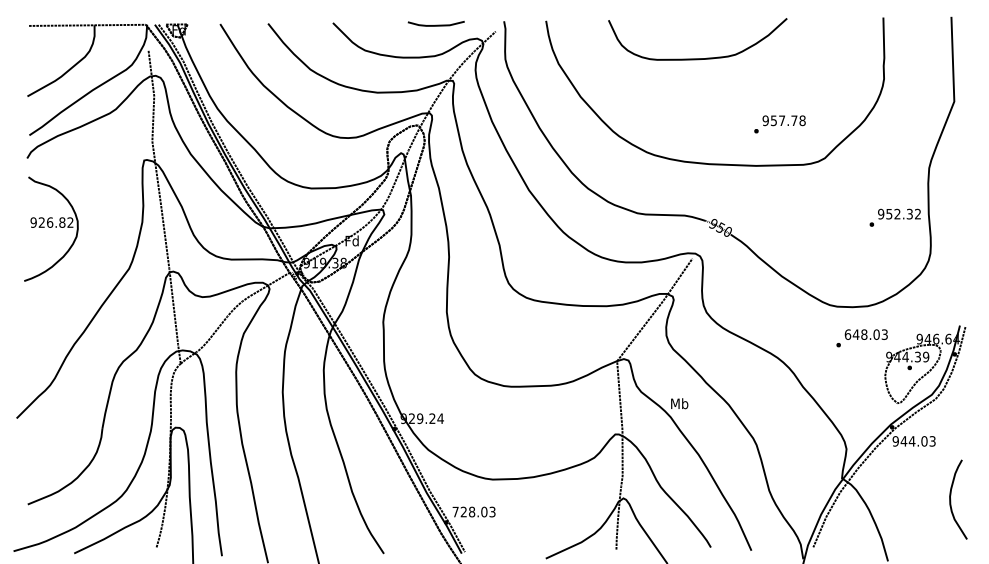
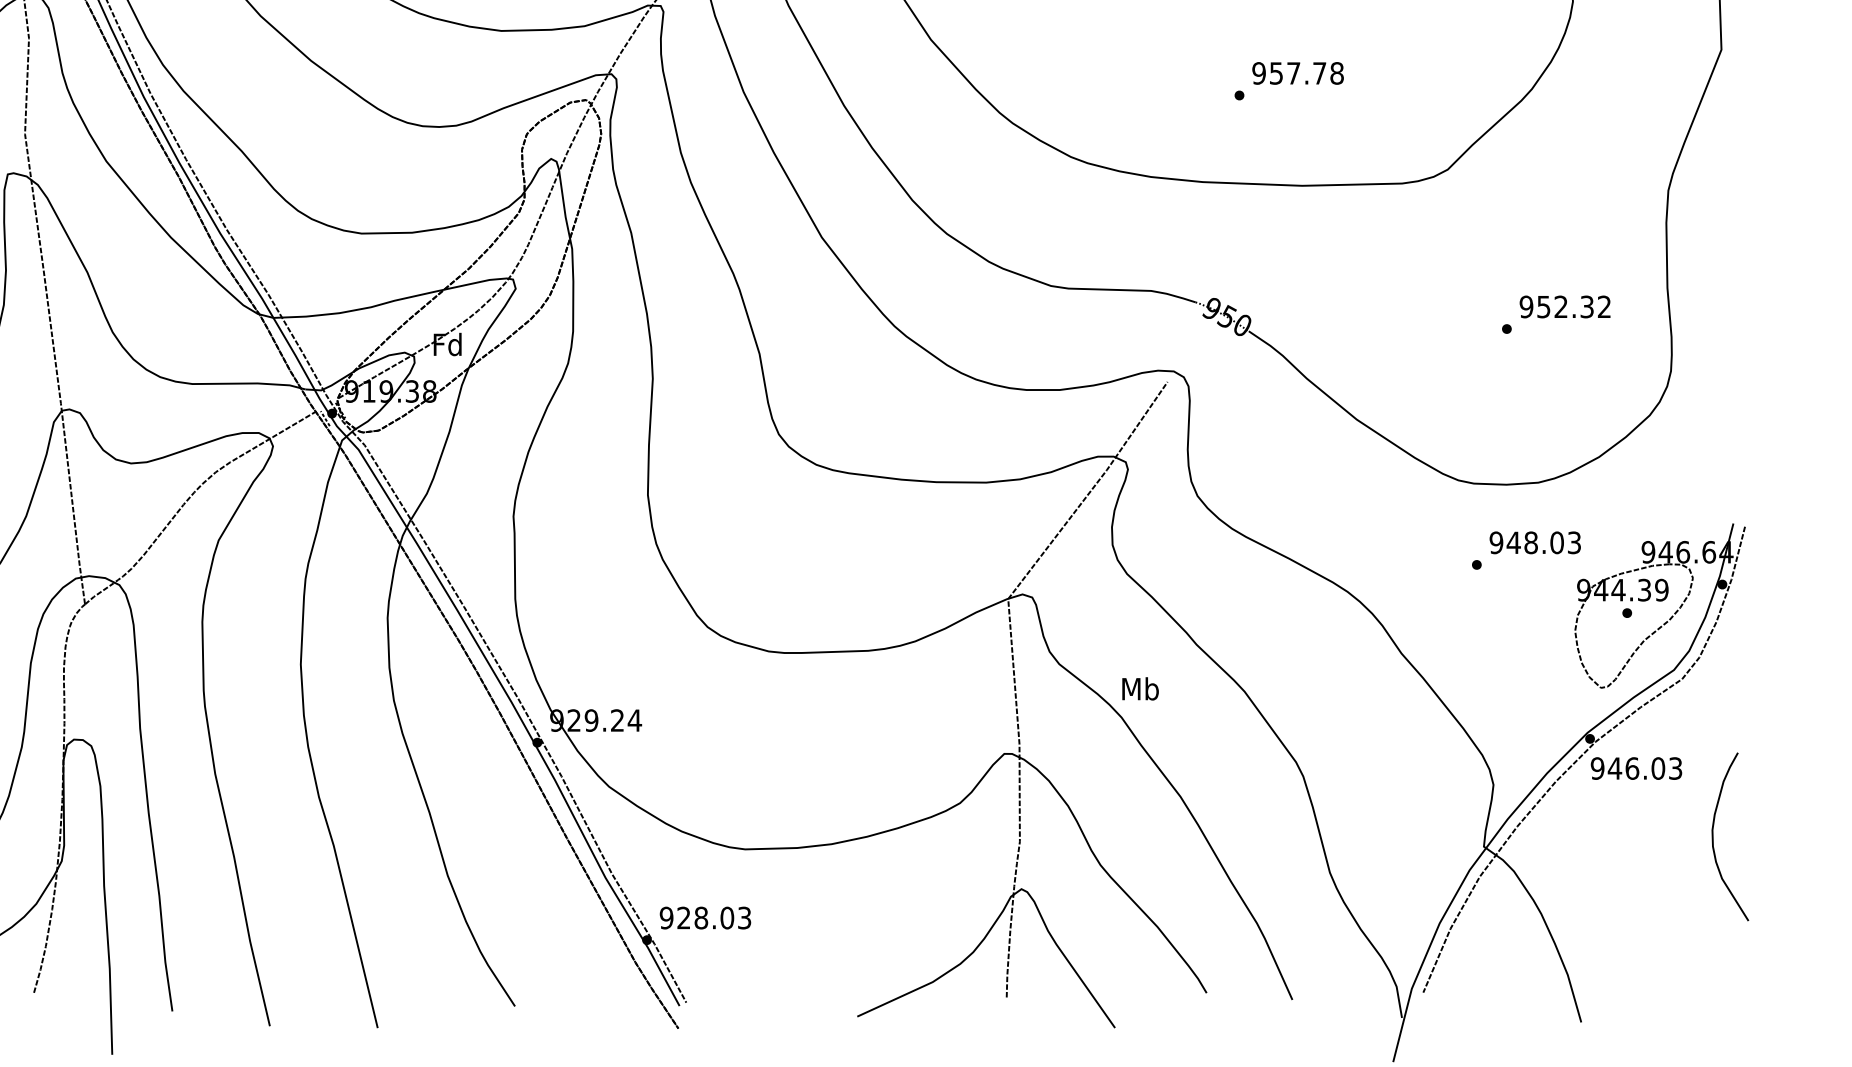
text: (779, 124) -> (1288, 81), moved
text: (894, 217) -> (1554, 313), moved
text: (847, 334) -> (1495, 542), 648.03 -> 948.03
text: (911, 441) -> (1630, 768), 944.03 -> 946.03
curve: (951, 499) -> (1715, 836), moved
text: (455, 511) -> (666, 916), 728.03 -> 928.03

